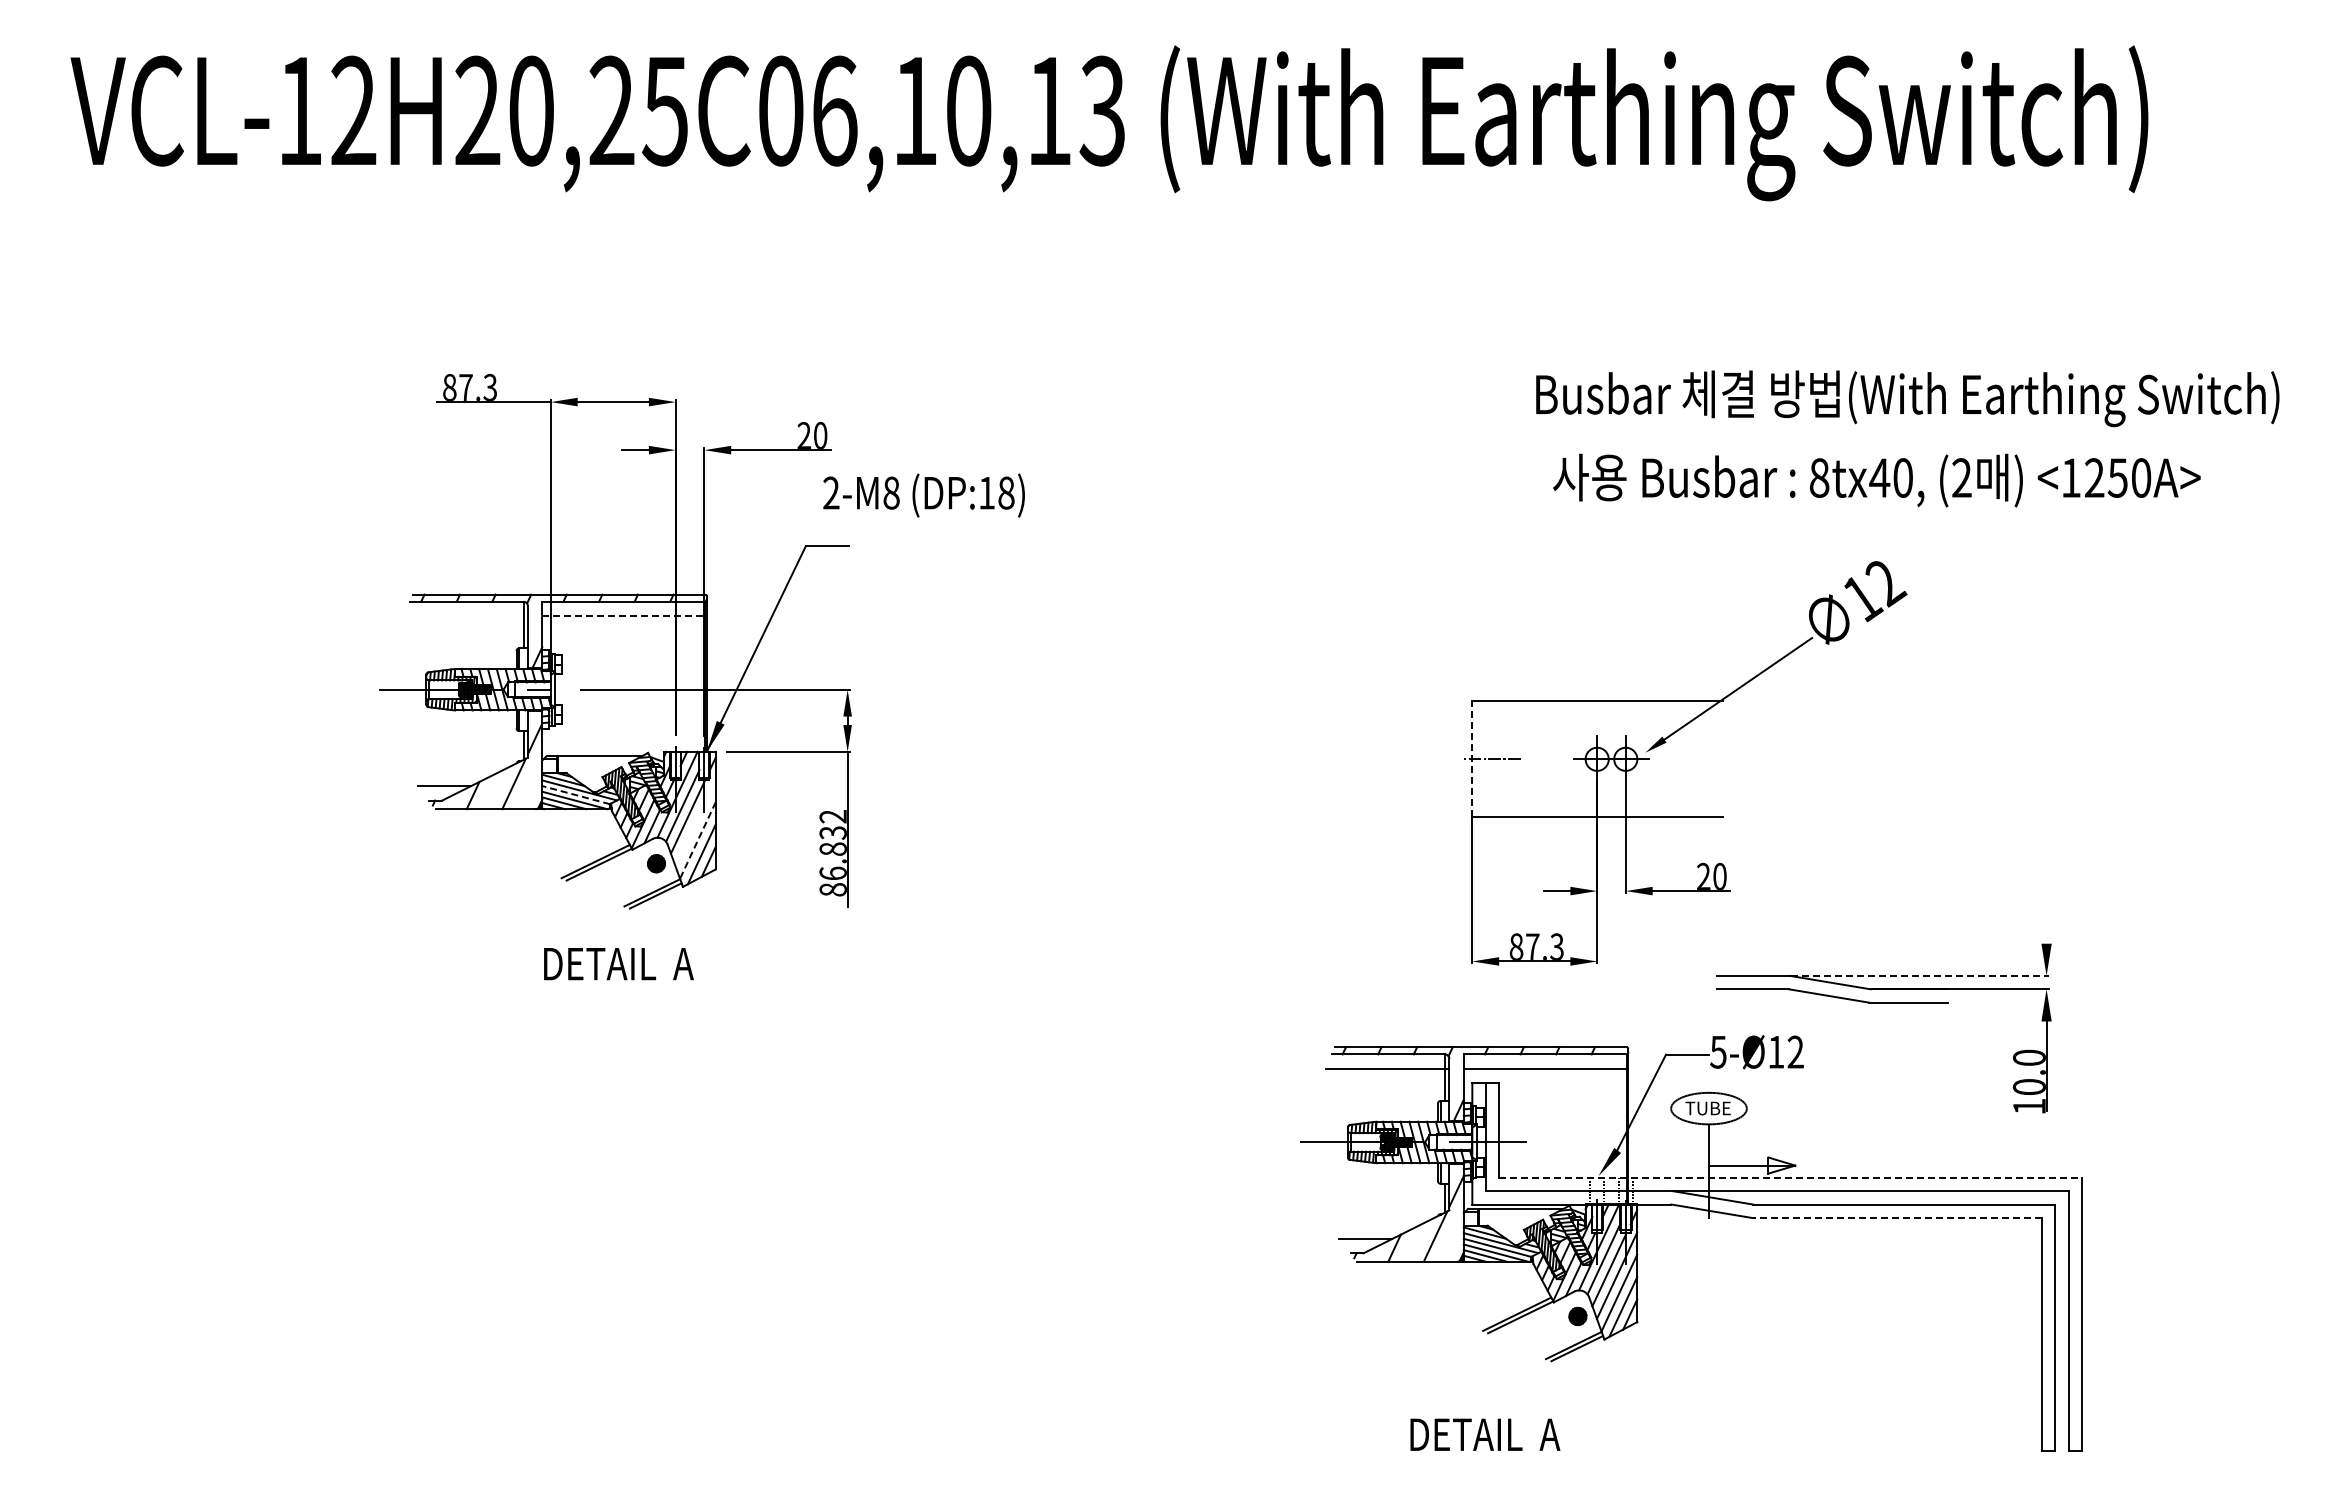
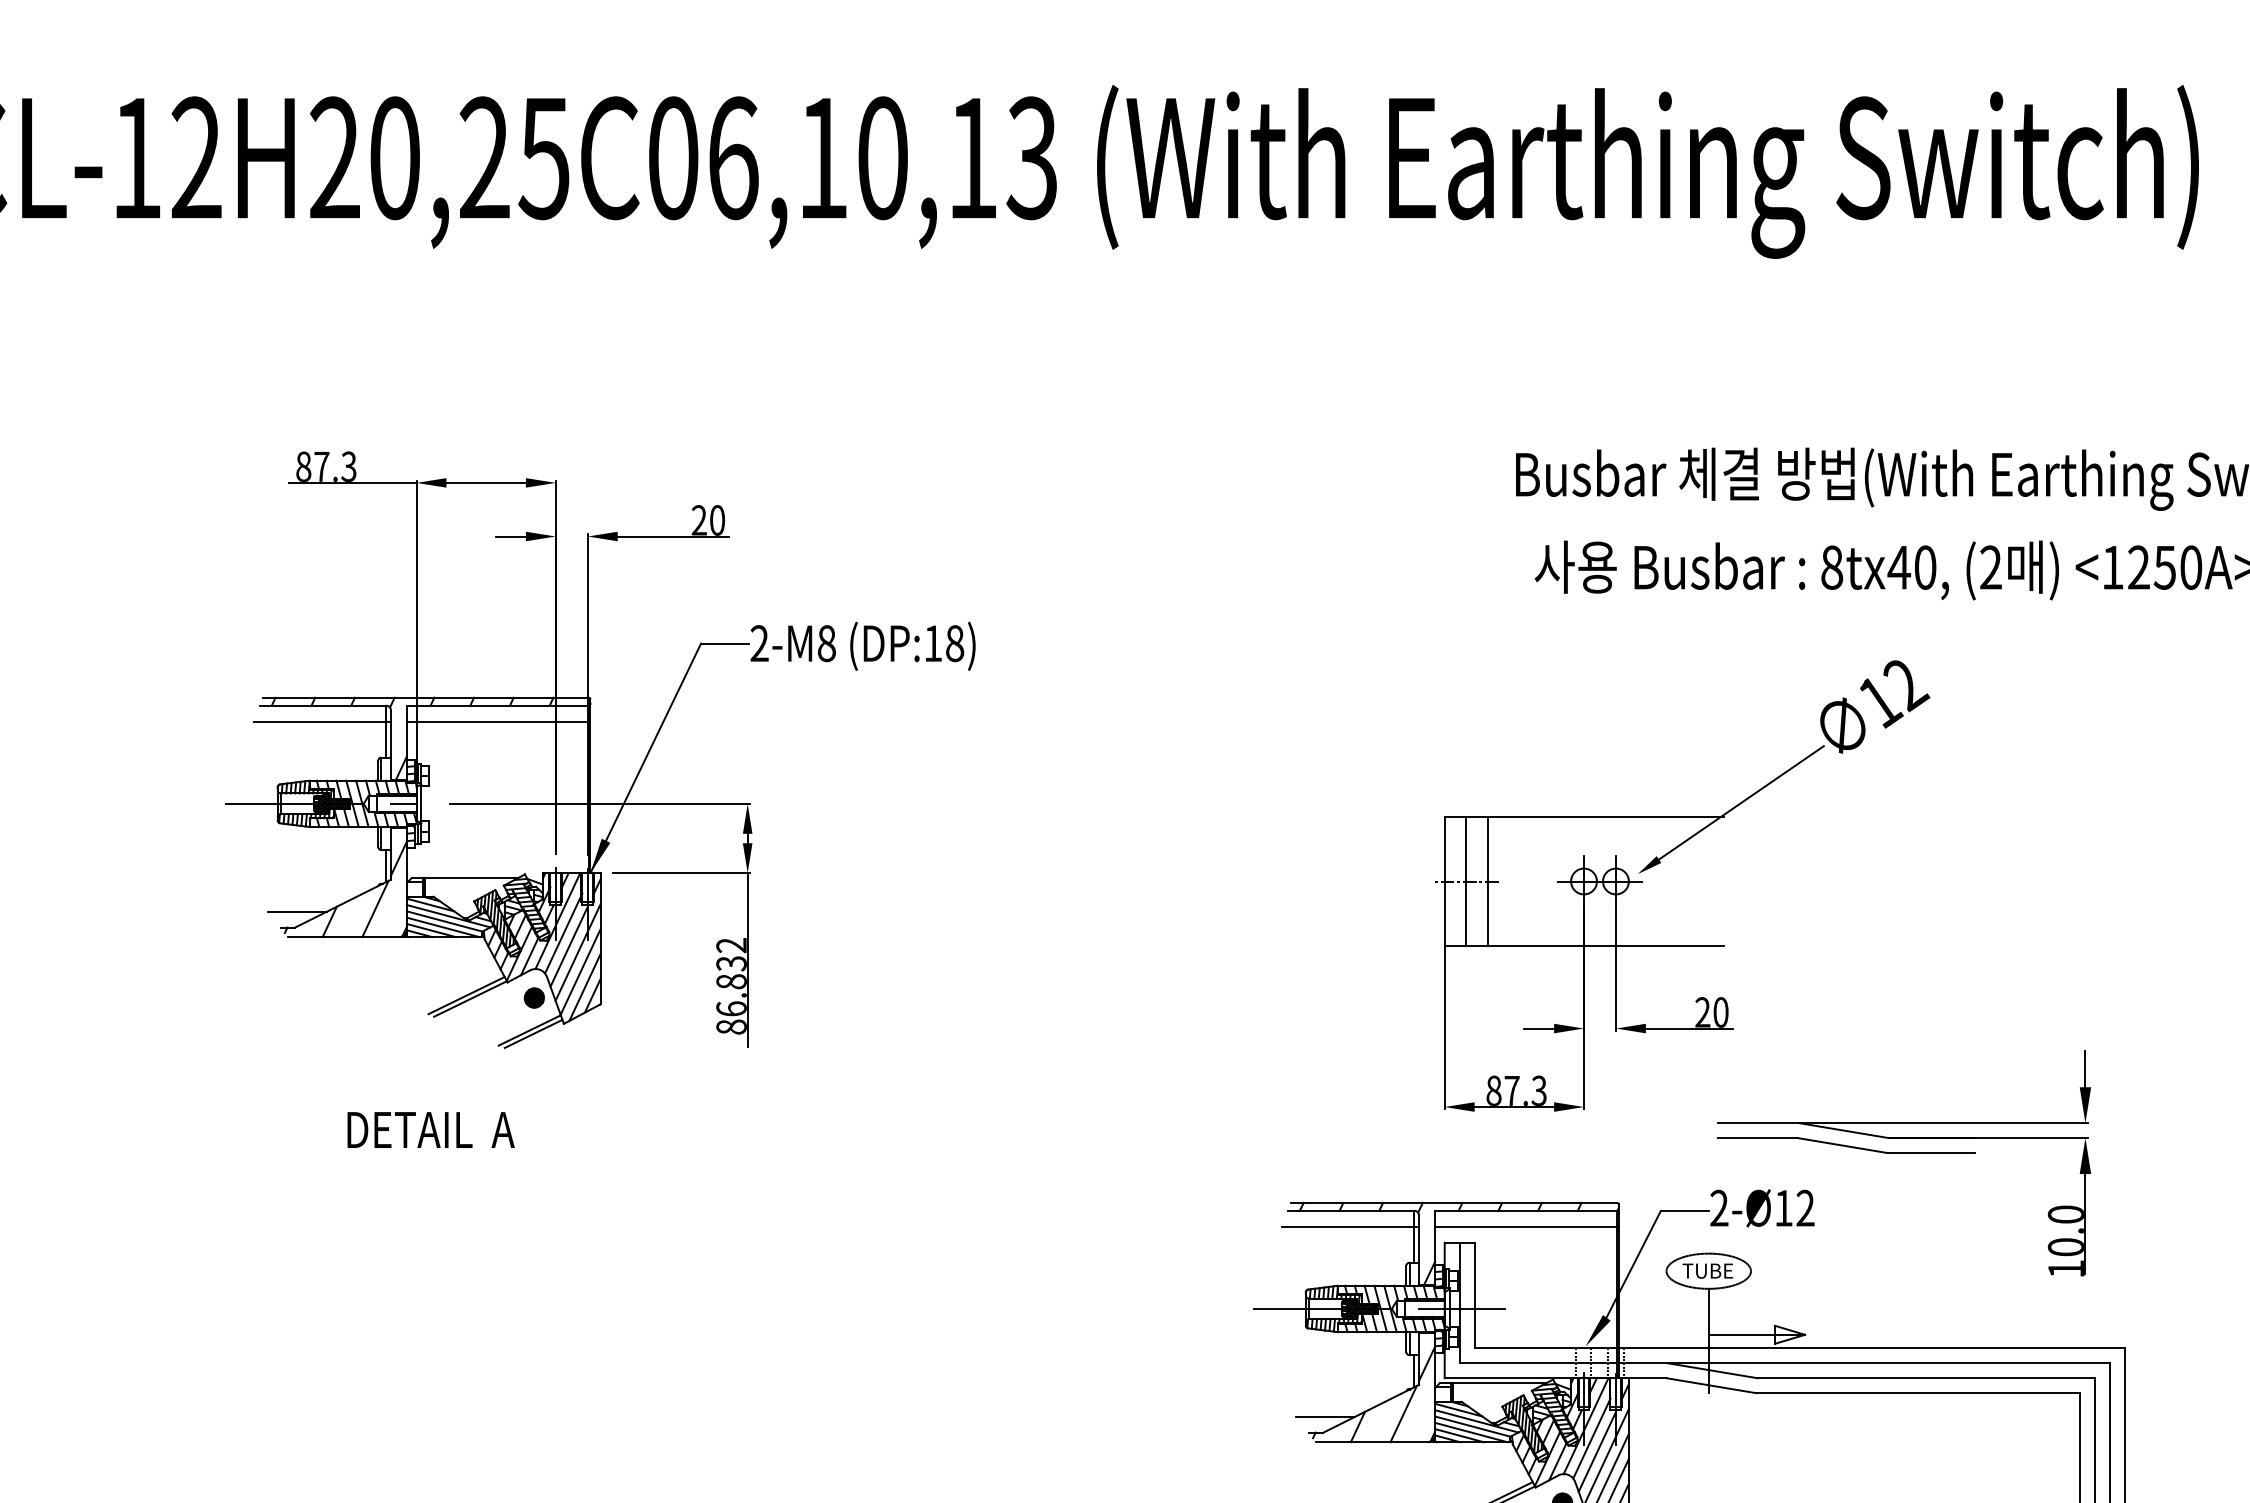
text: (923, 495) -> (862, 646), moved
line: (466, 616) -> (322, 722), added
line: (625, 616) -> (499, 722), dashed -> solid
line: (1472, 759) -> (1444, 881), dashed -> solid
line: (1491, 759) -> (1466, 881), added
line: (1510, 759) -> (1487, 881), added
line: (575, 795) -> (444, 921), dashed -> solid
line: (695, 822) -> (577, 951), added
line: (697, 840) -> (580, 972), dashed -> solid
line: (2046, 927) -> (2085, 1069), added
text: (618, 964) -> (430, 1130), moved
line: (1919, 975) -> (1943, 1122), dashed -> solid
text: (1718, 1051) -> (1719, 1207), 5-Ø12 -> 2-Ø12
line: (1791, 1177) -> (1800, 1348), dashed -> solid
line: (1896, 1217) -> (1917, 1392), dashed -> solid

